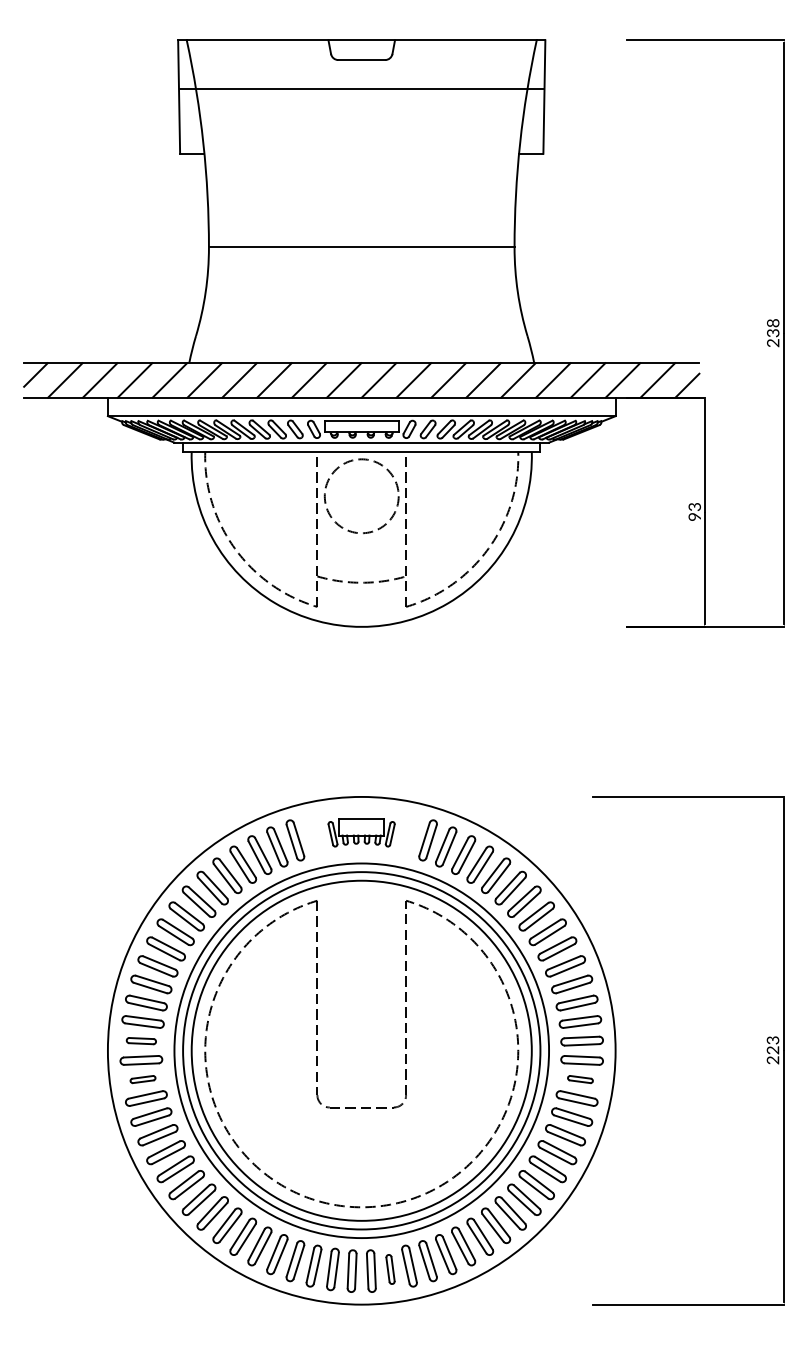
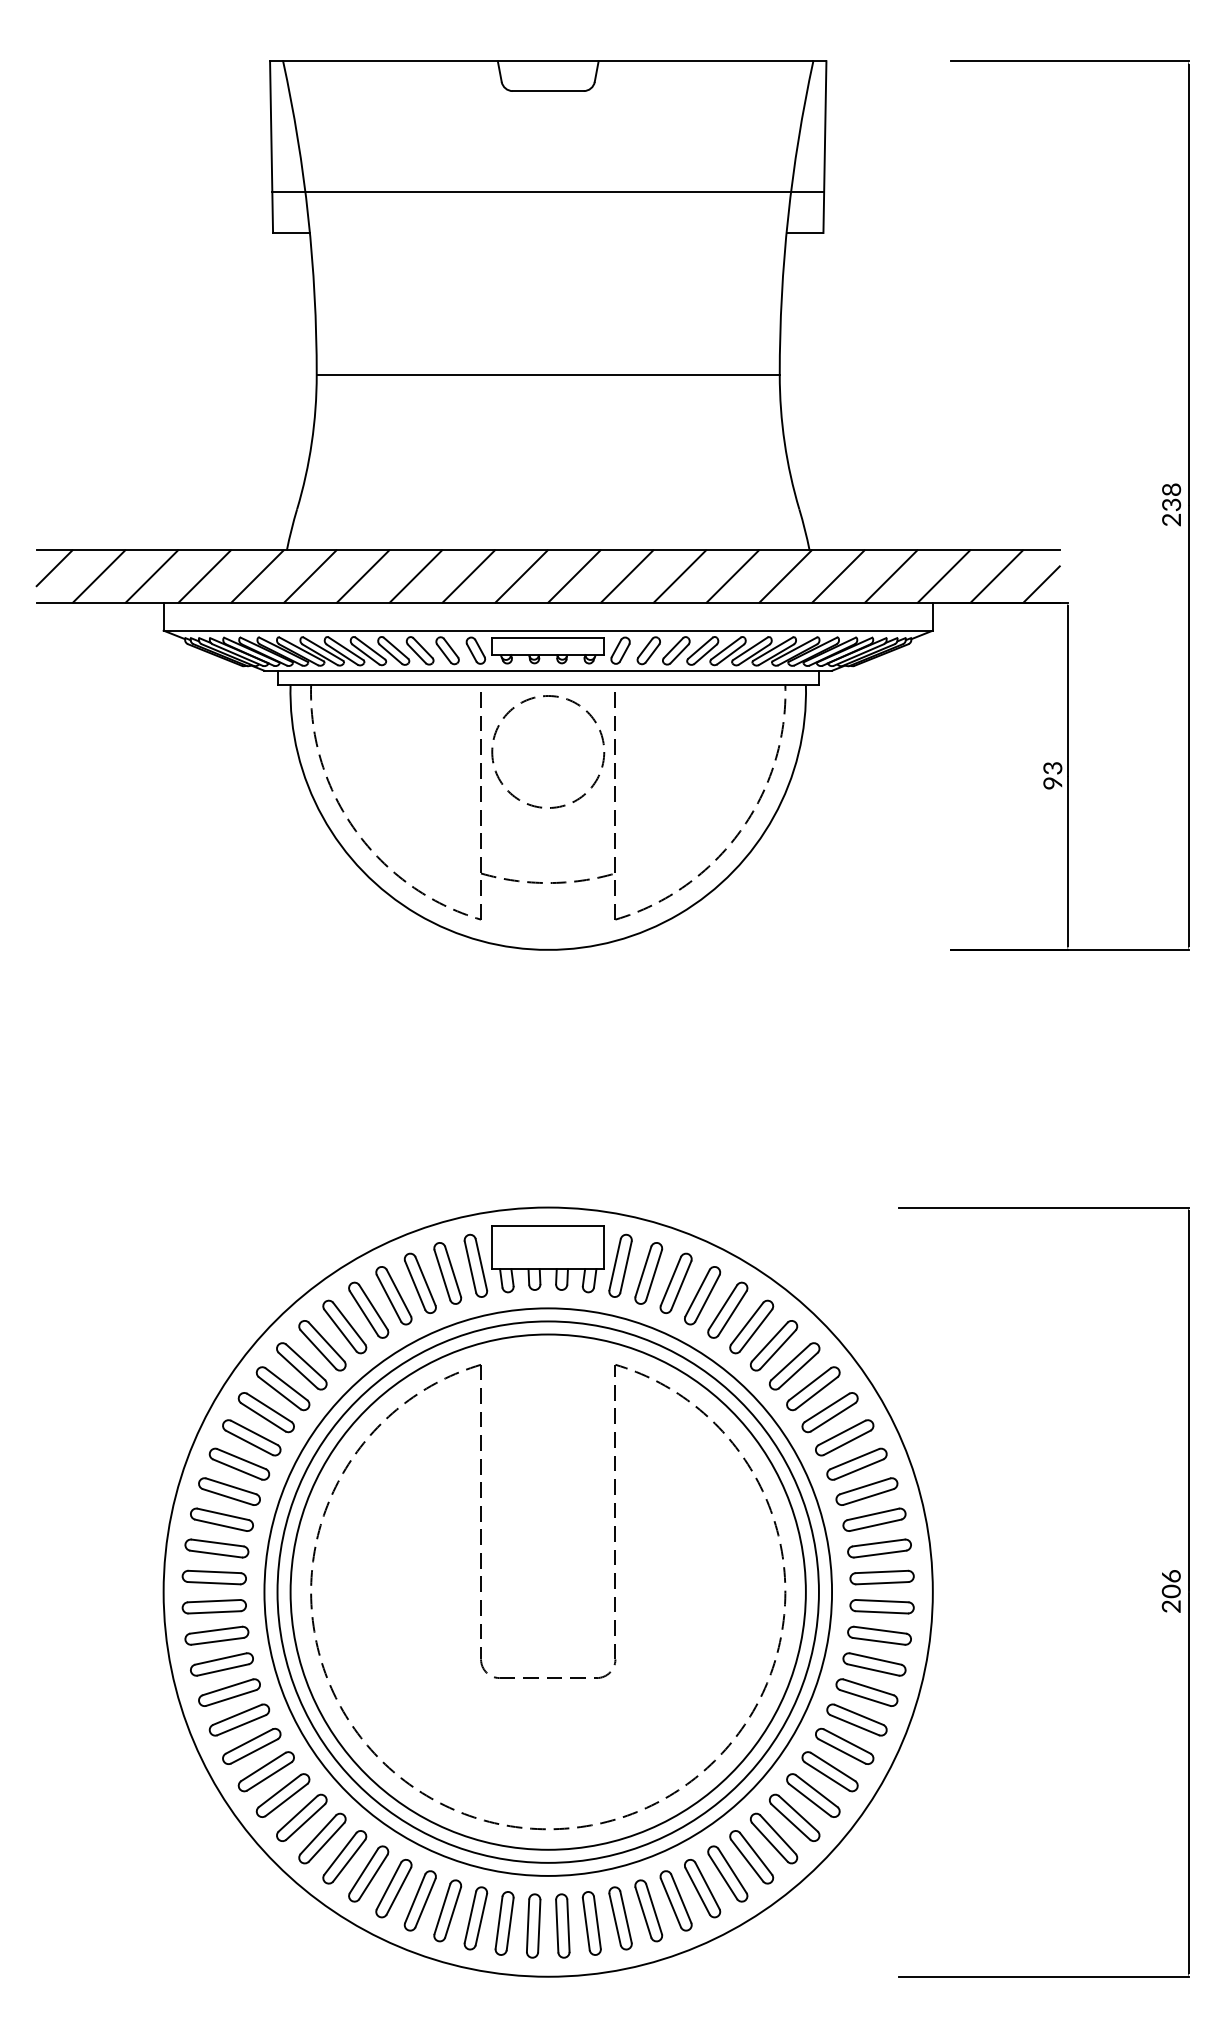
line: (361, 88) -> (547, 191), moved
part: (361, 832) -> (547, 1261), size x1.67
part: (141, 1040) -> (214, 1576), size x1.43
text: (772, 1045) -> (1170, 1584), 223 -> 206
part: (142, 1079) -> (216, 1635), size x1.67
part: (580, 1079) -> (879, 1635), size x1.67
part: (390, 1269) -> (591, 1923), size x1.43

